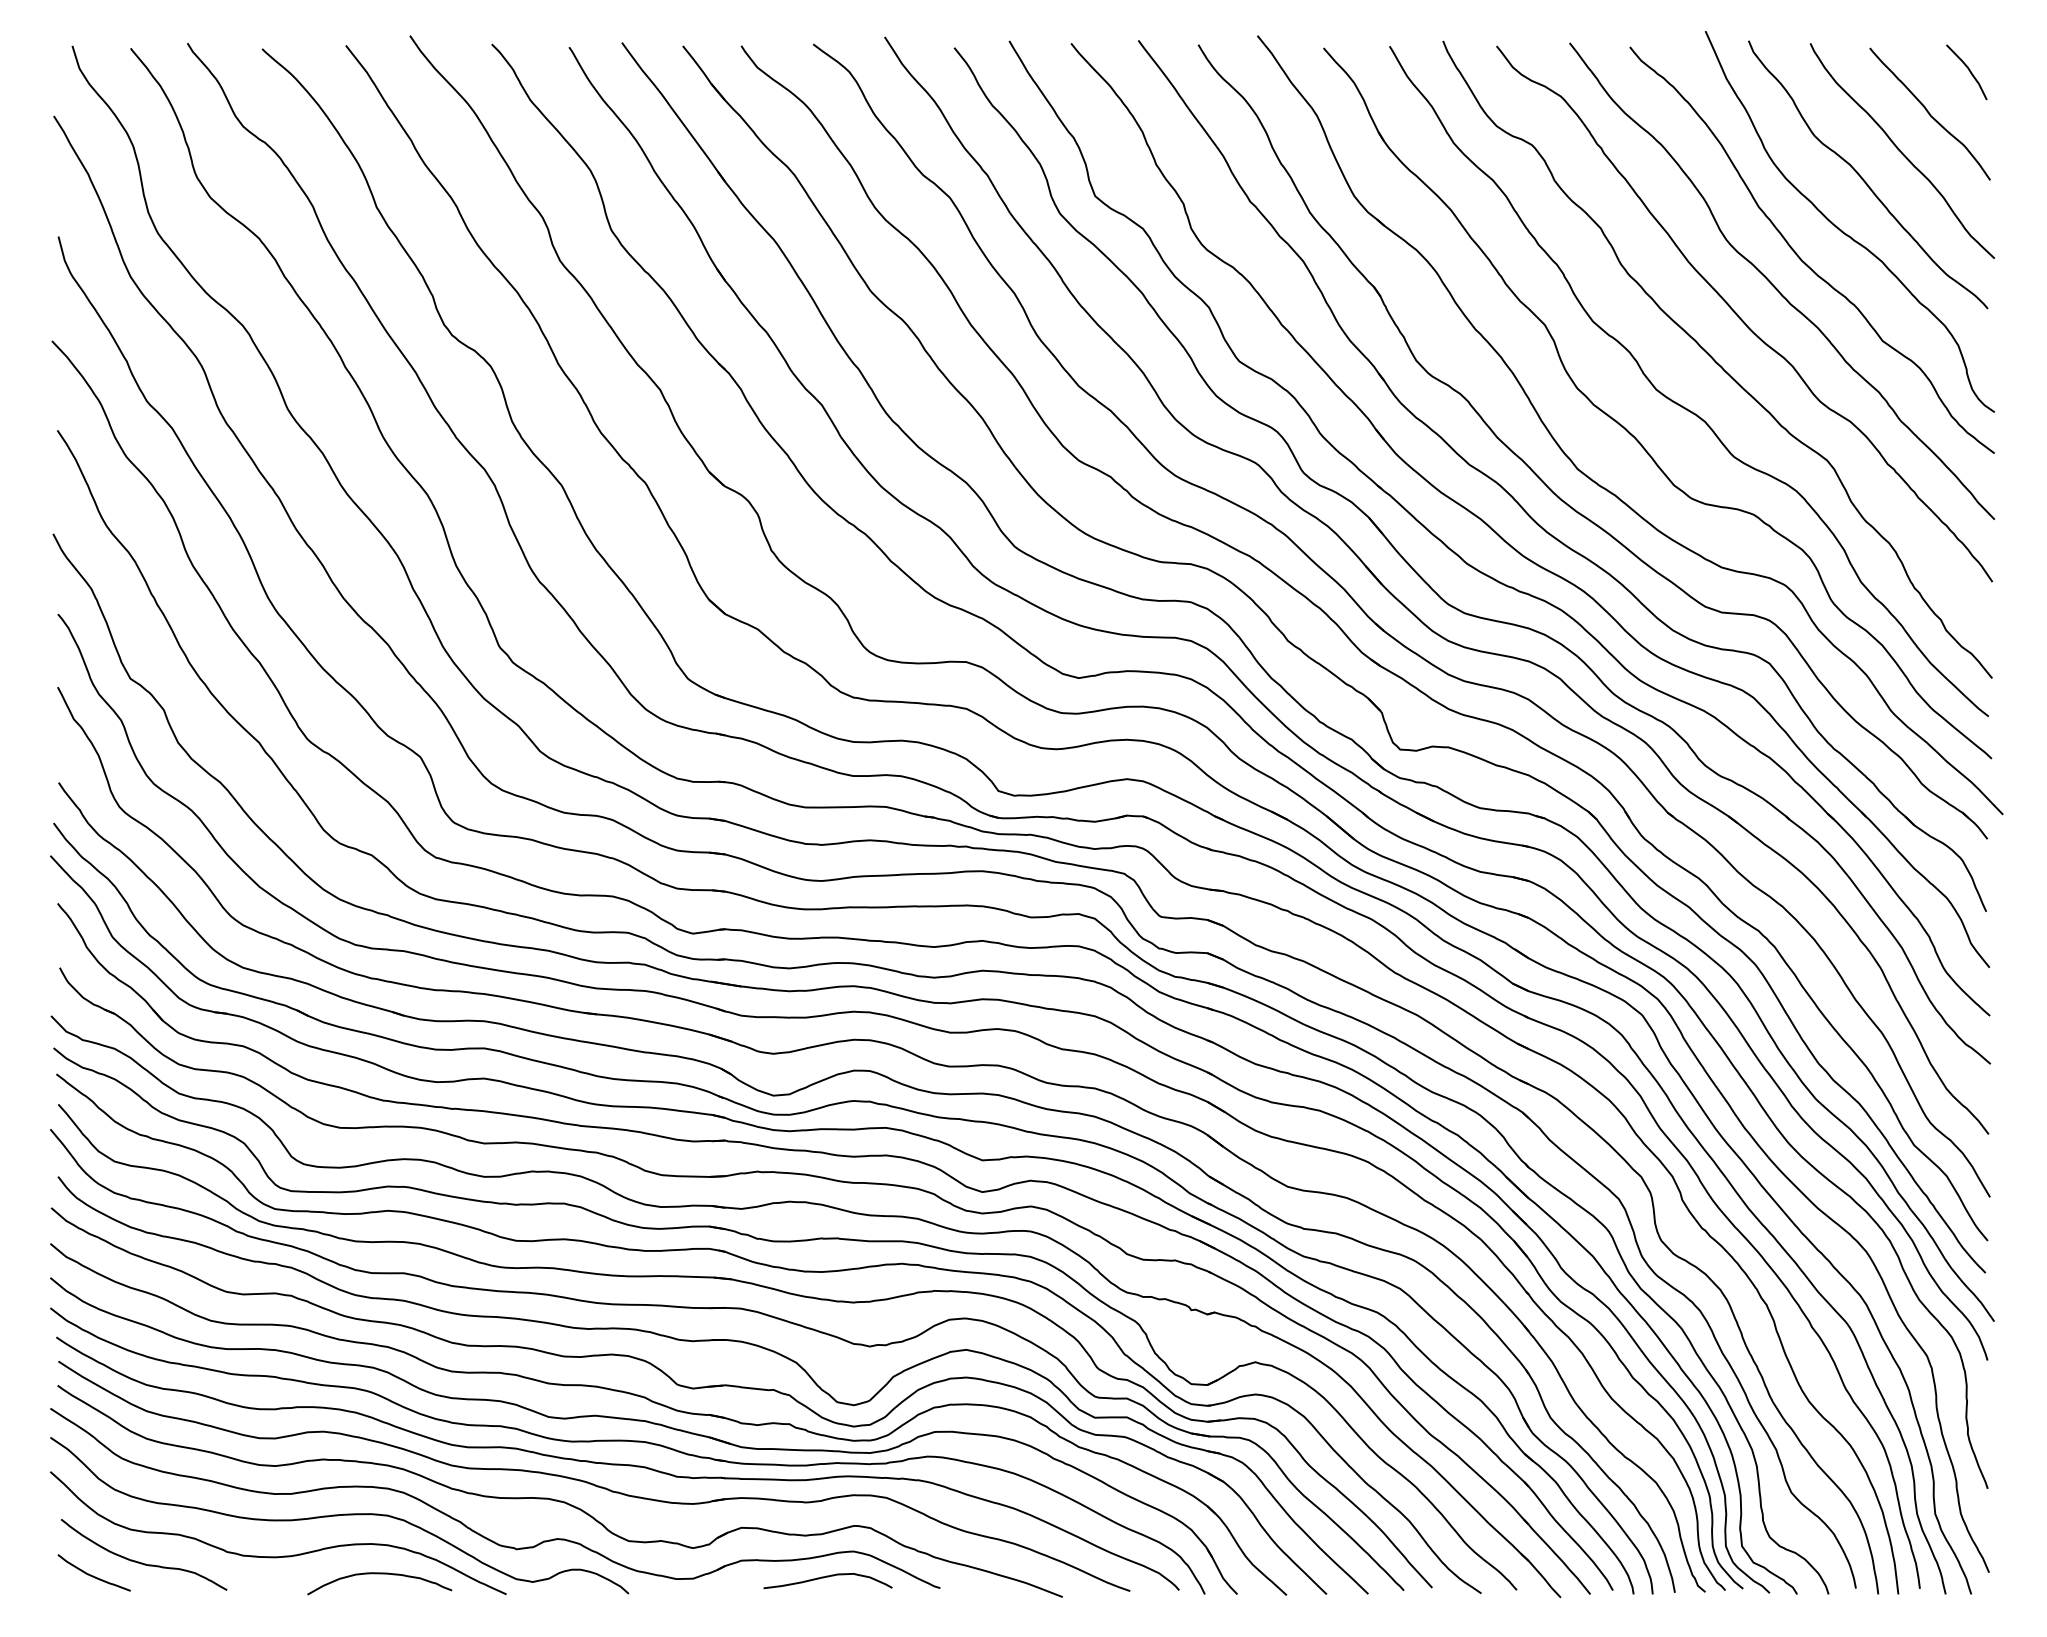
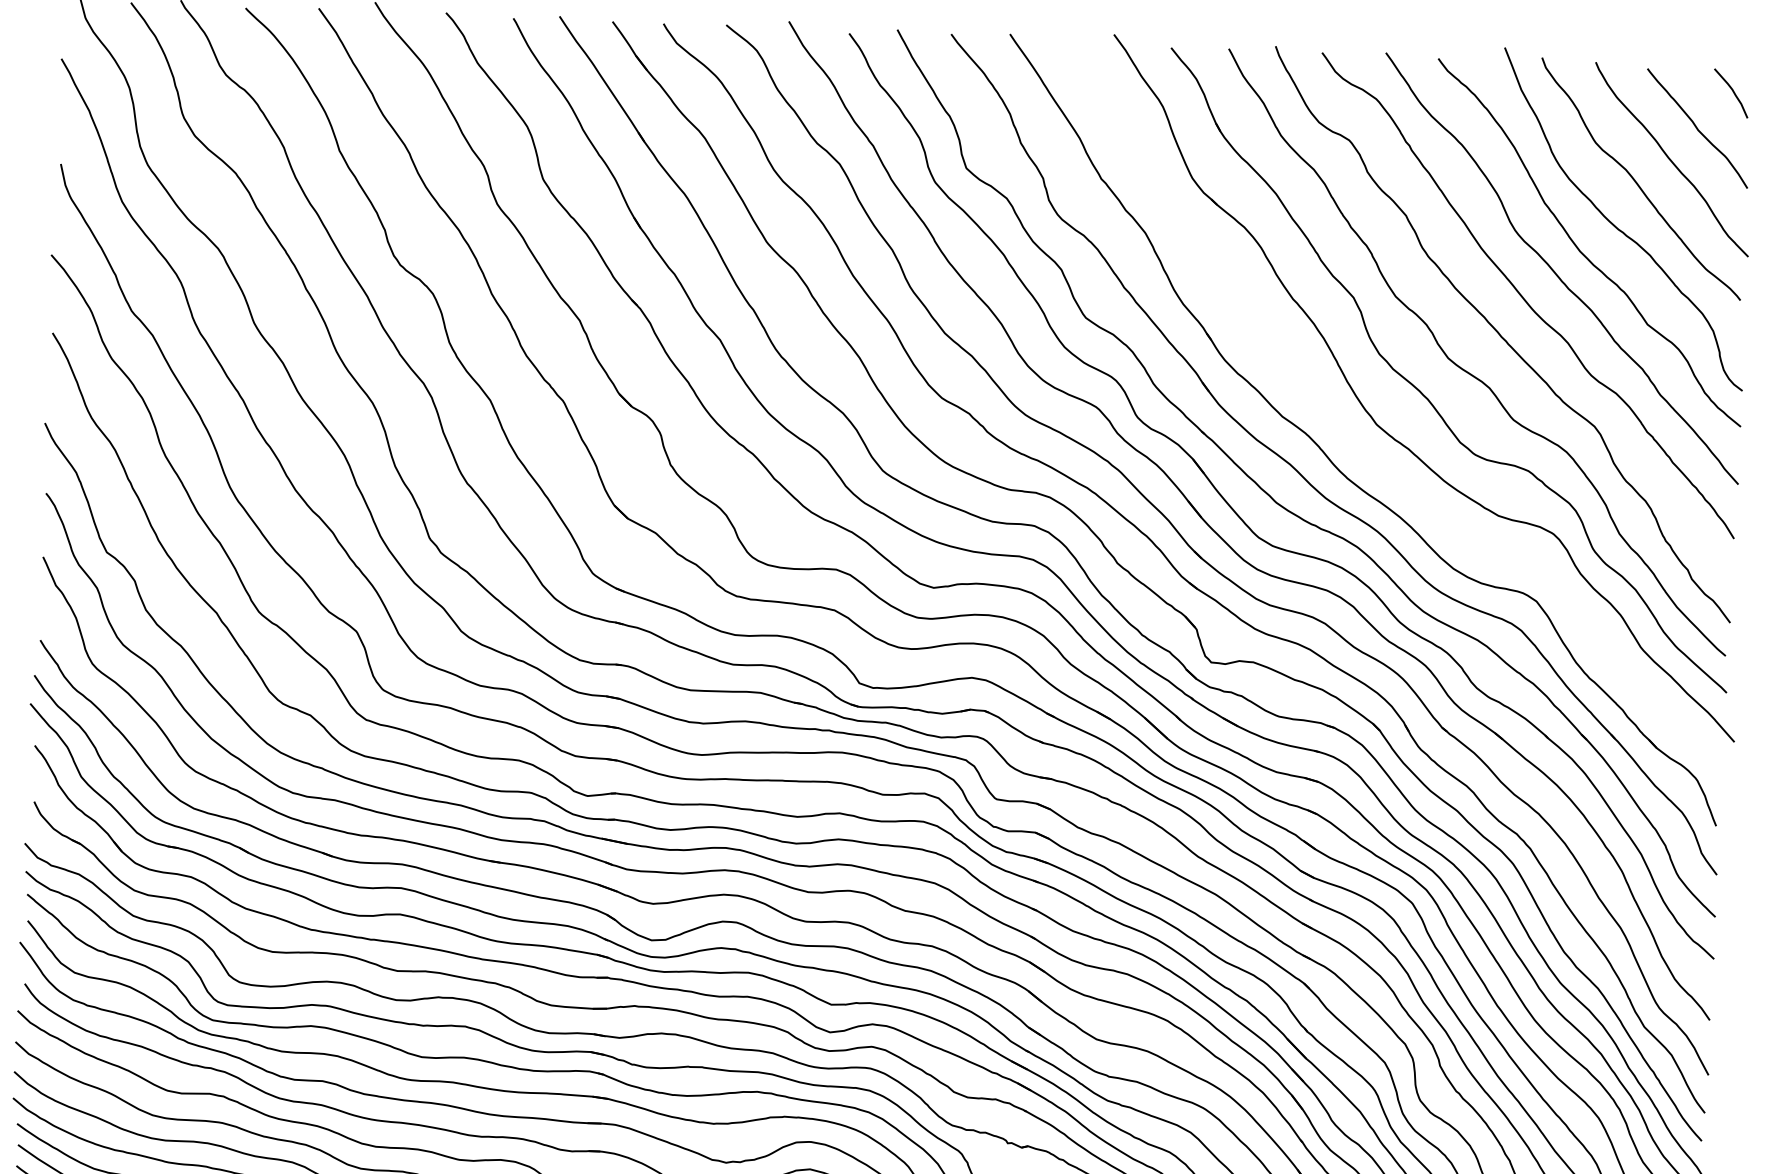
part: (1543, 480) -> (1346, 433), removed

